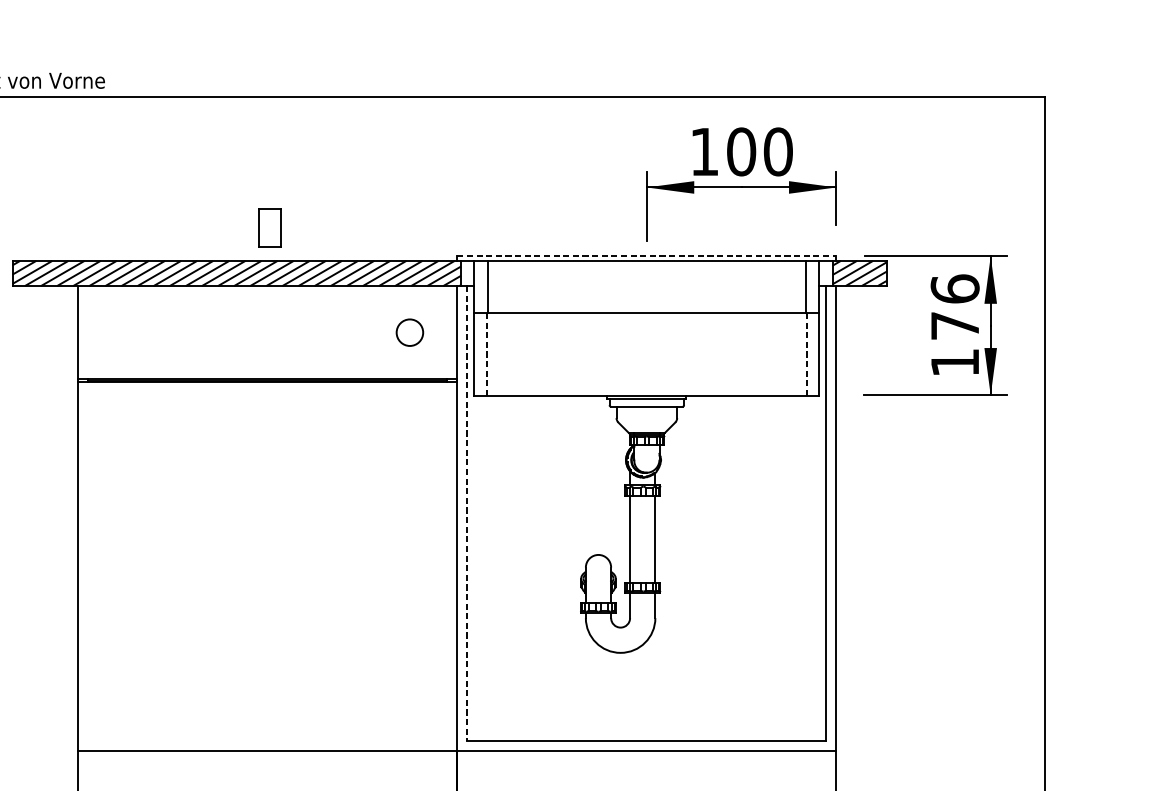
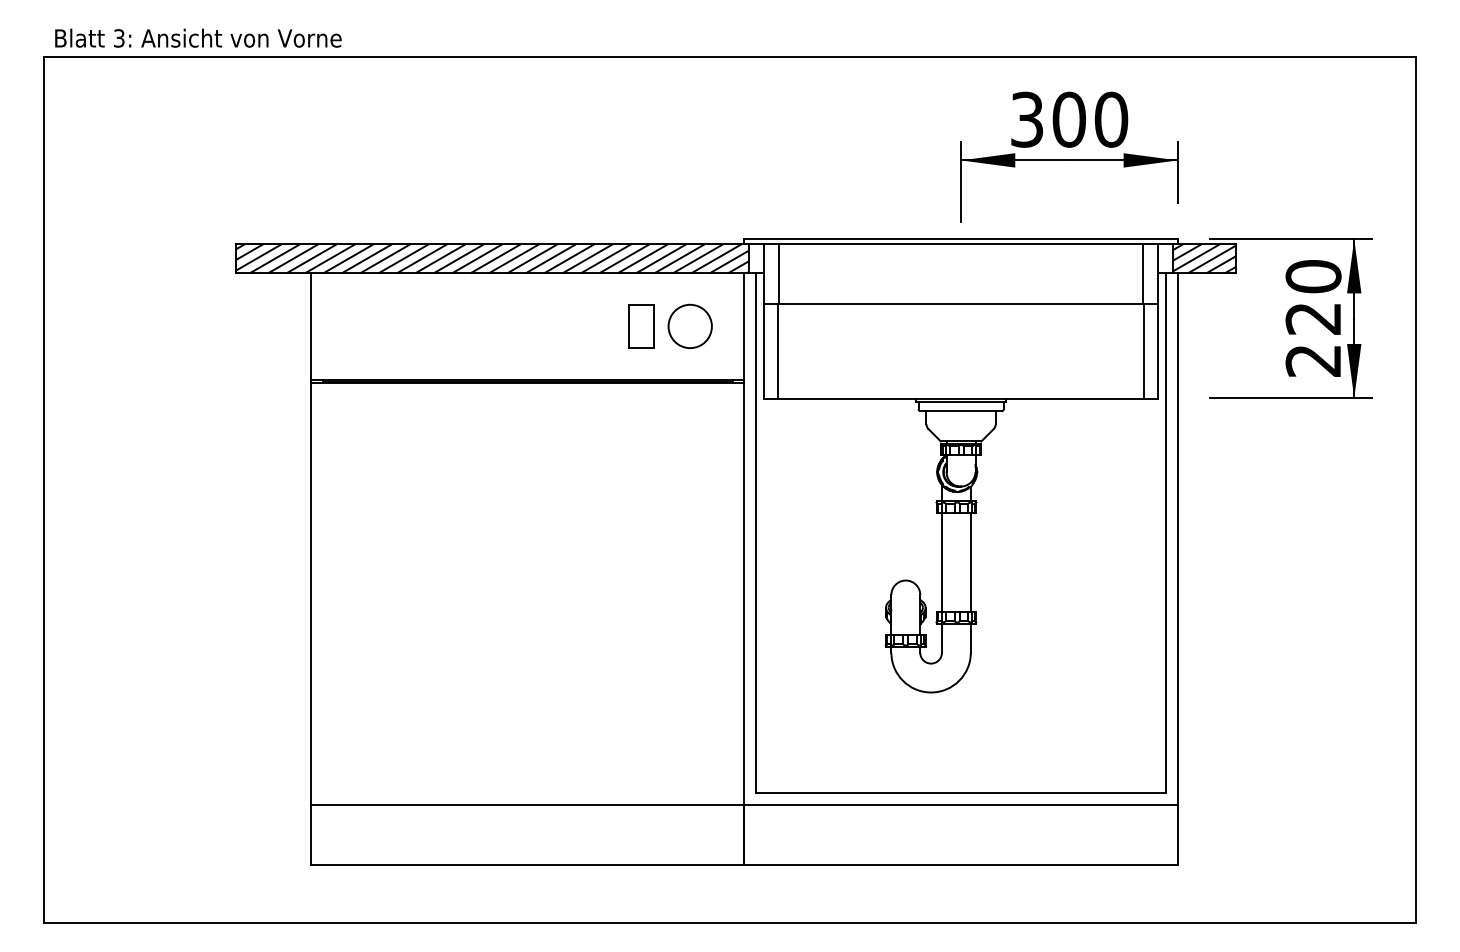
text: (704, 151) -> (1027, 119), 100 -> 300
part: (270, 227) -> (641, 326), moved
line: (647, 256) -> (961, 239), dashed -> solid
text: (955, 324) -> (1313, 317), 176 -> 220
circle: (409, 332) -> (689, 326), size x1.43
line: (487, 354) -> (778, 351), dashed -> solid
line: (806, 354) -> (1143, 351), dashed -> solid
line: (467, 513) -> (755, 533), dashed -> solid

